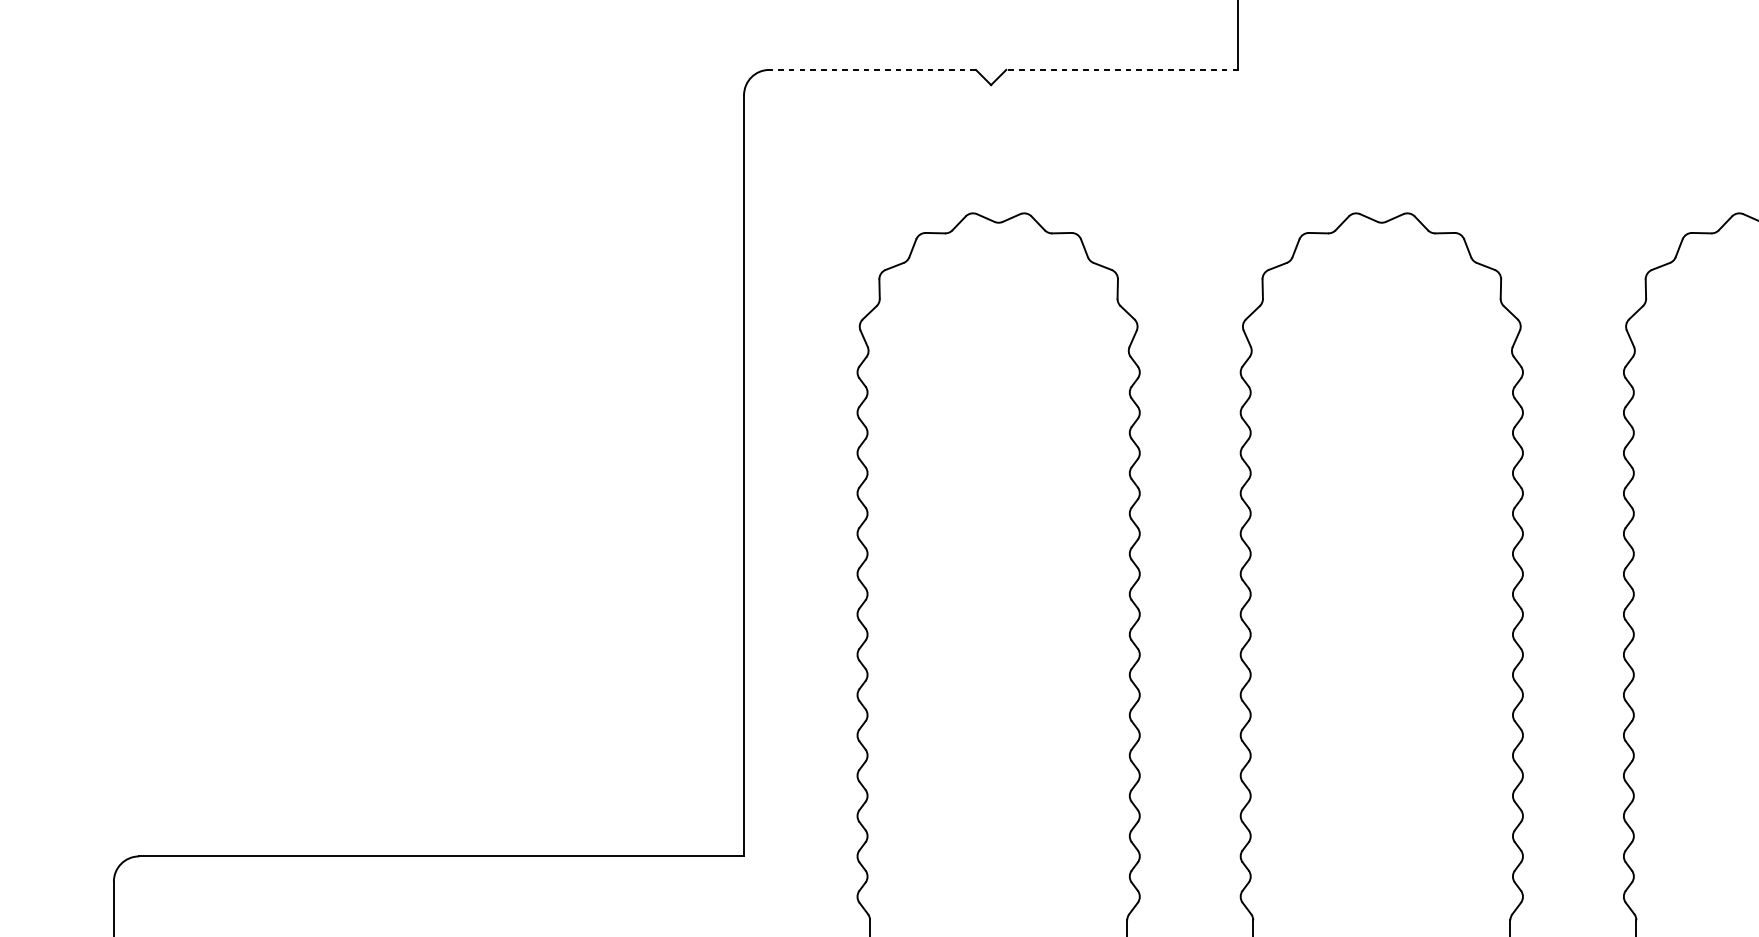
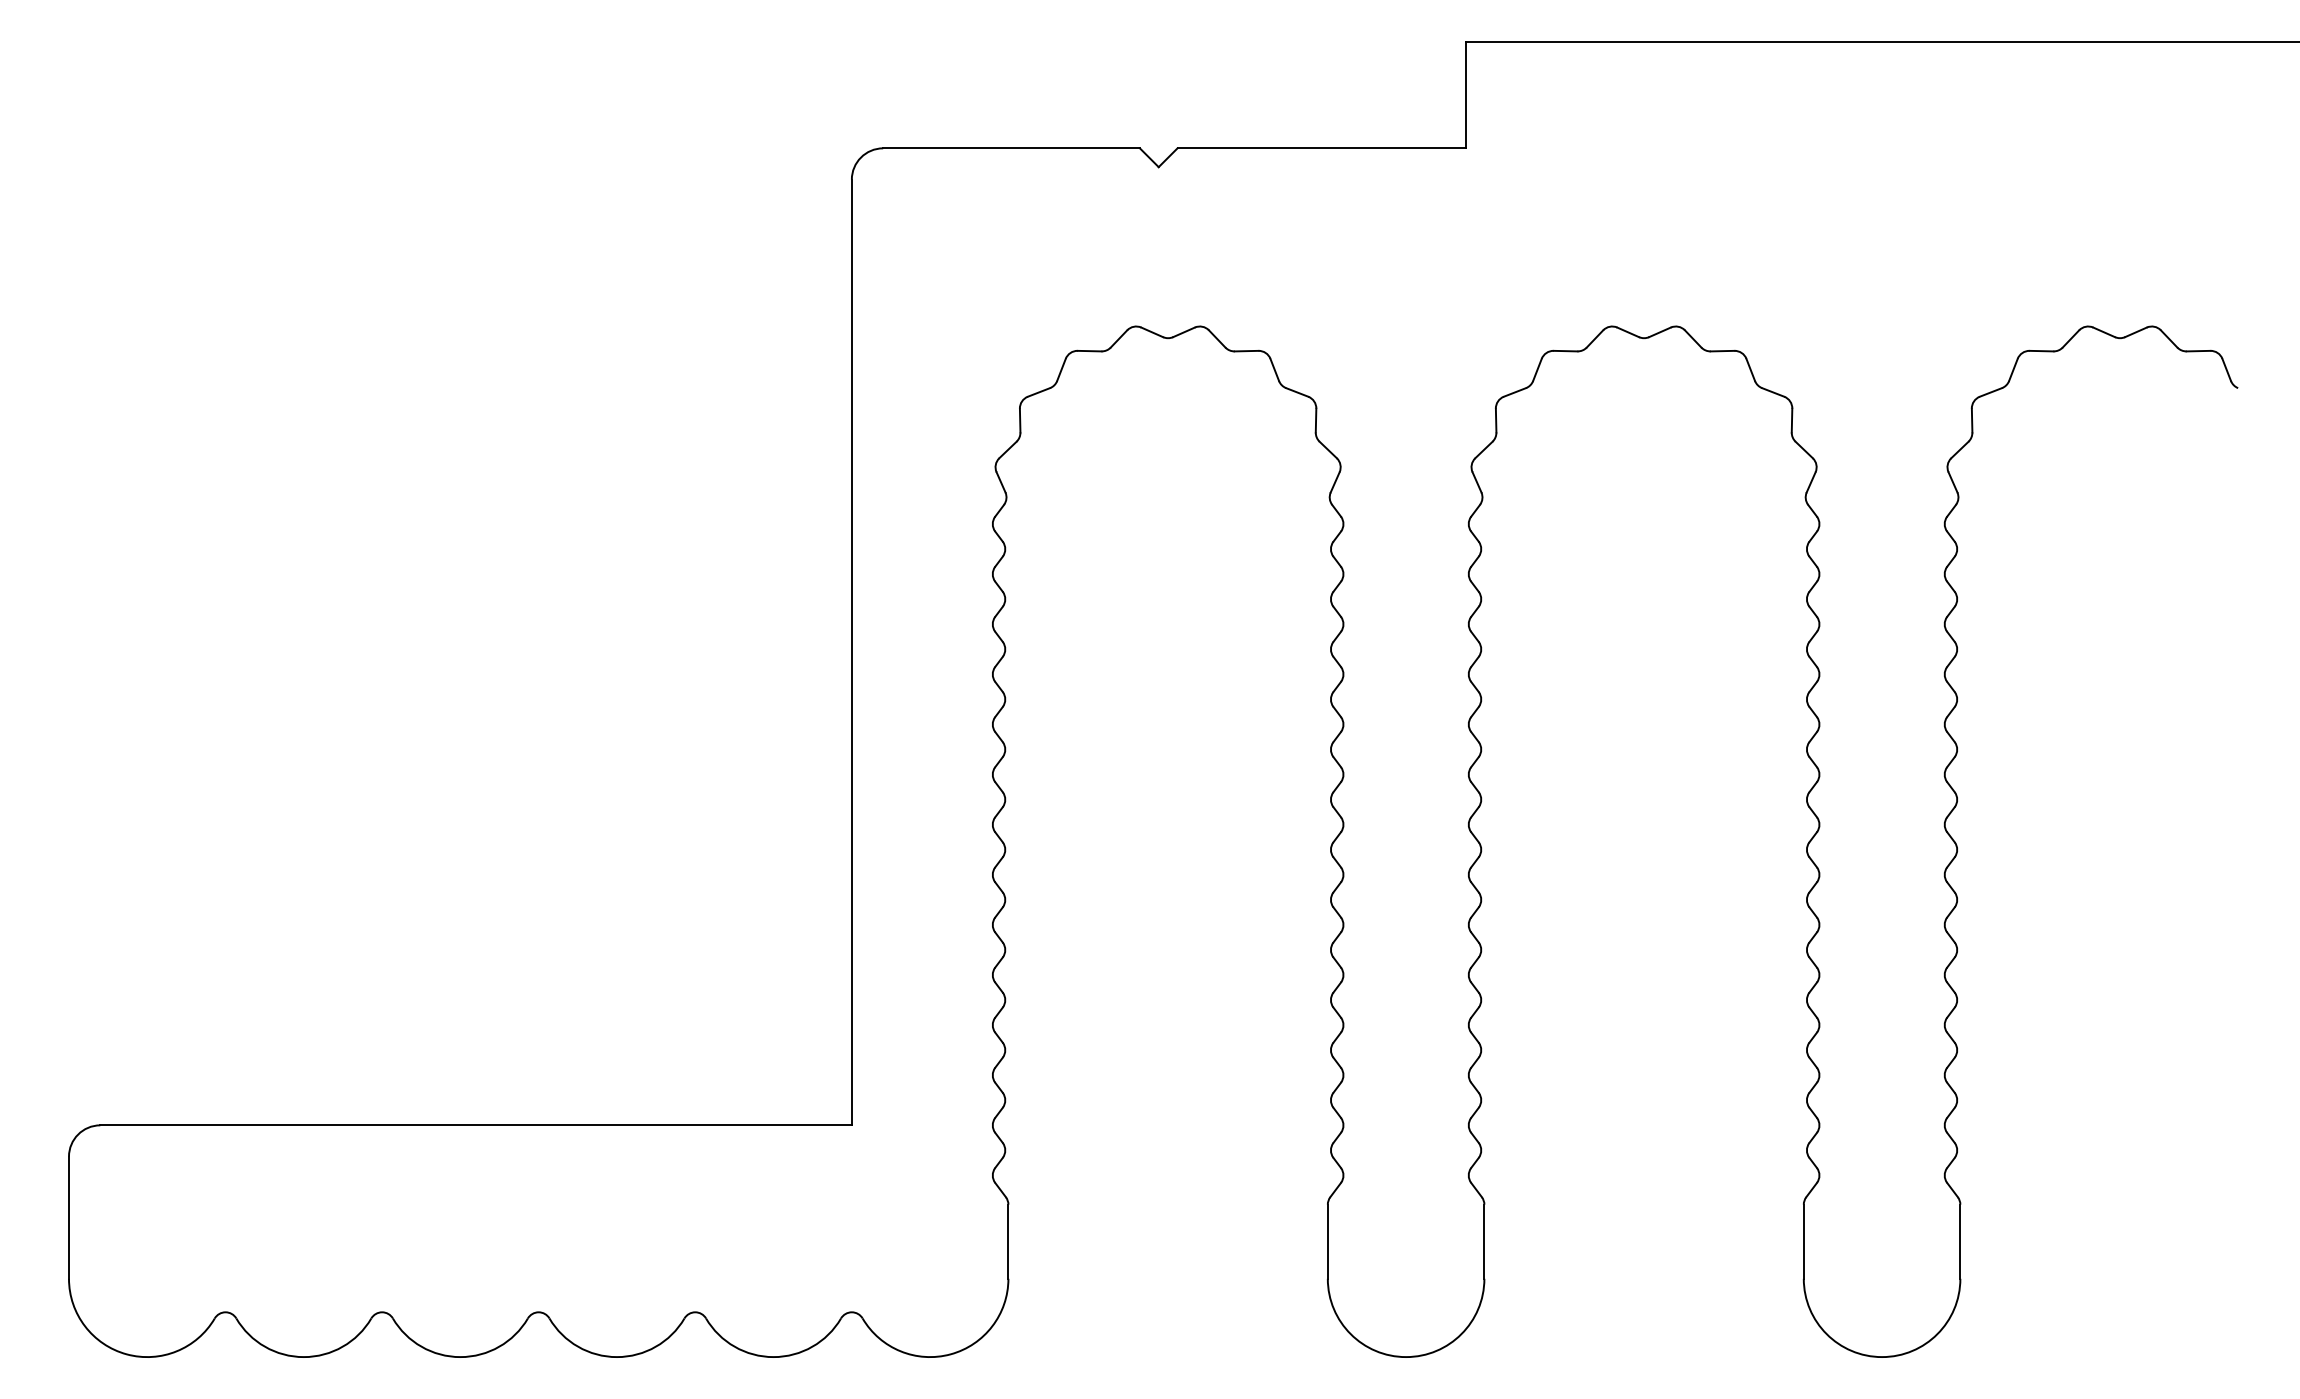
line: (872, 70) -> (1011, 148), dashed -> solid
line: (1122, 70) -> (1321, 148), dashed -> solid

